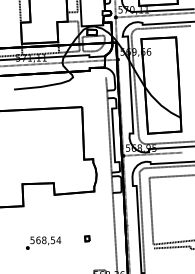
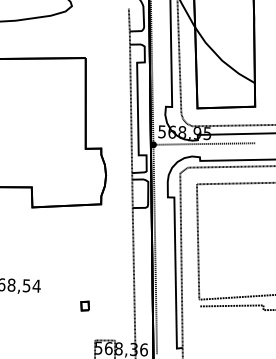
part: (87, 238) -> (85, 305), moved

